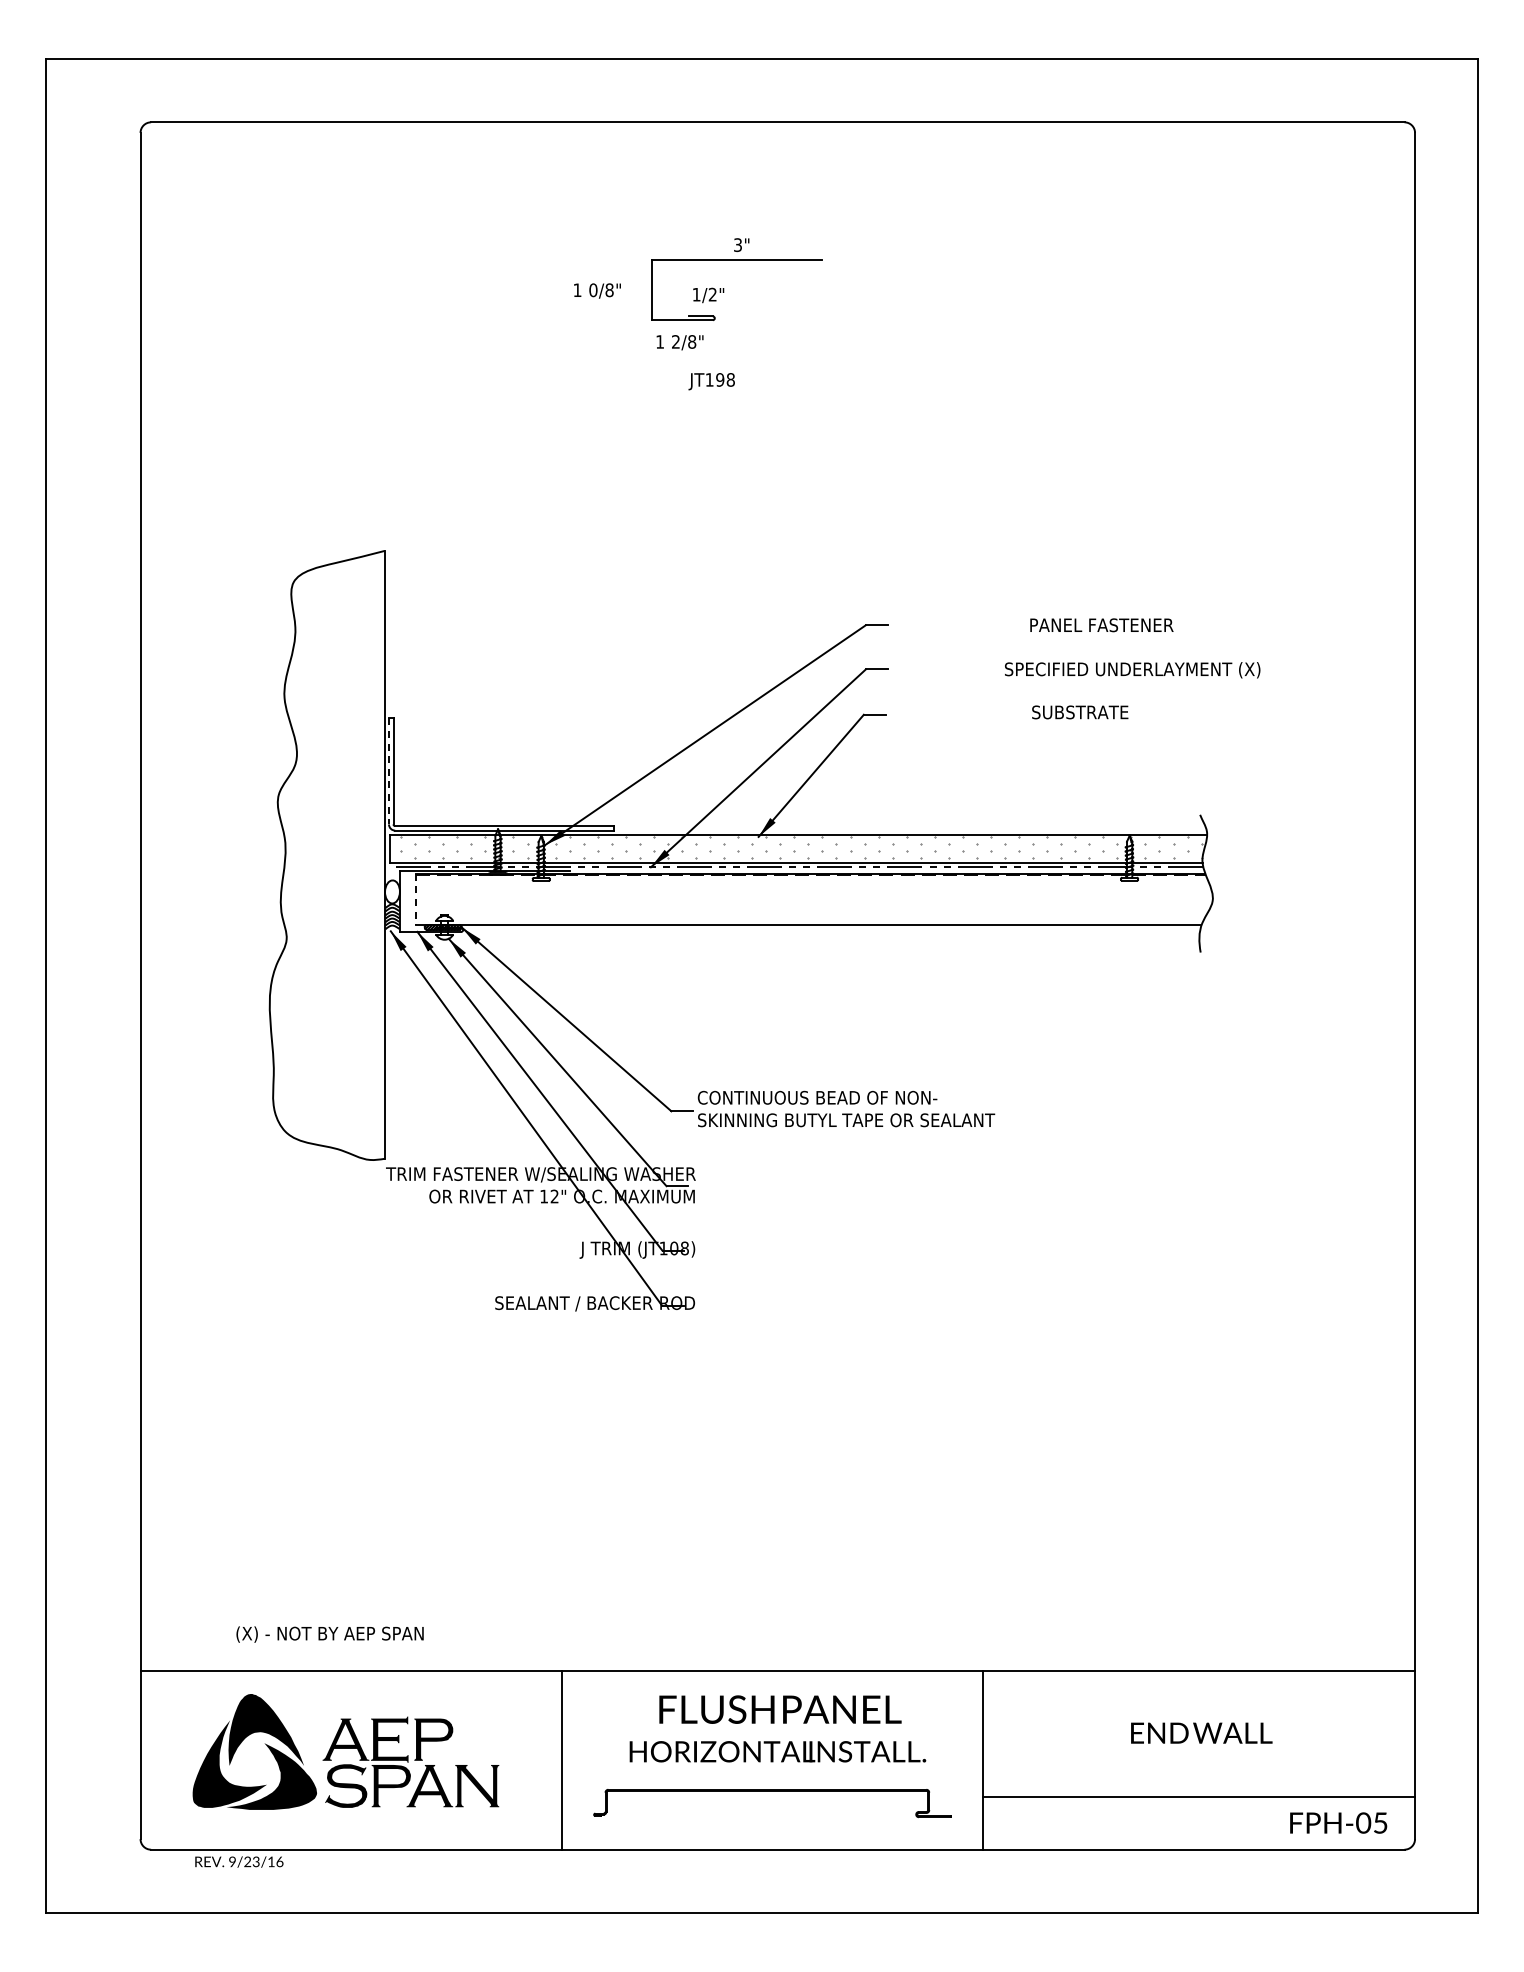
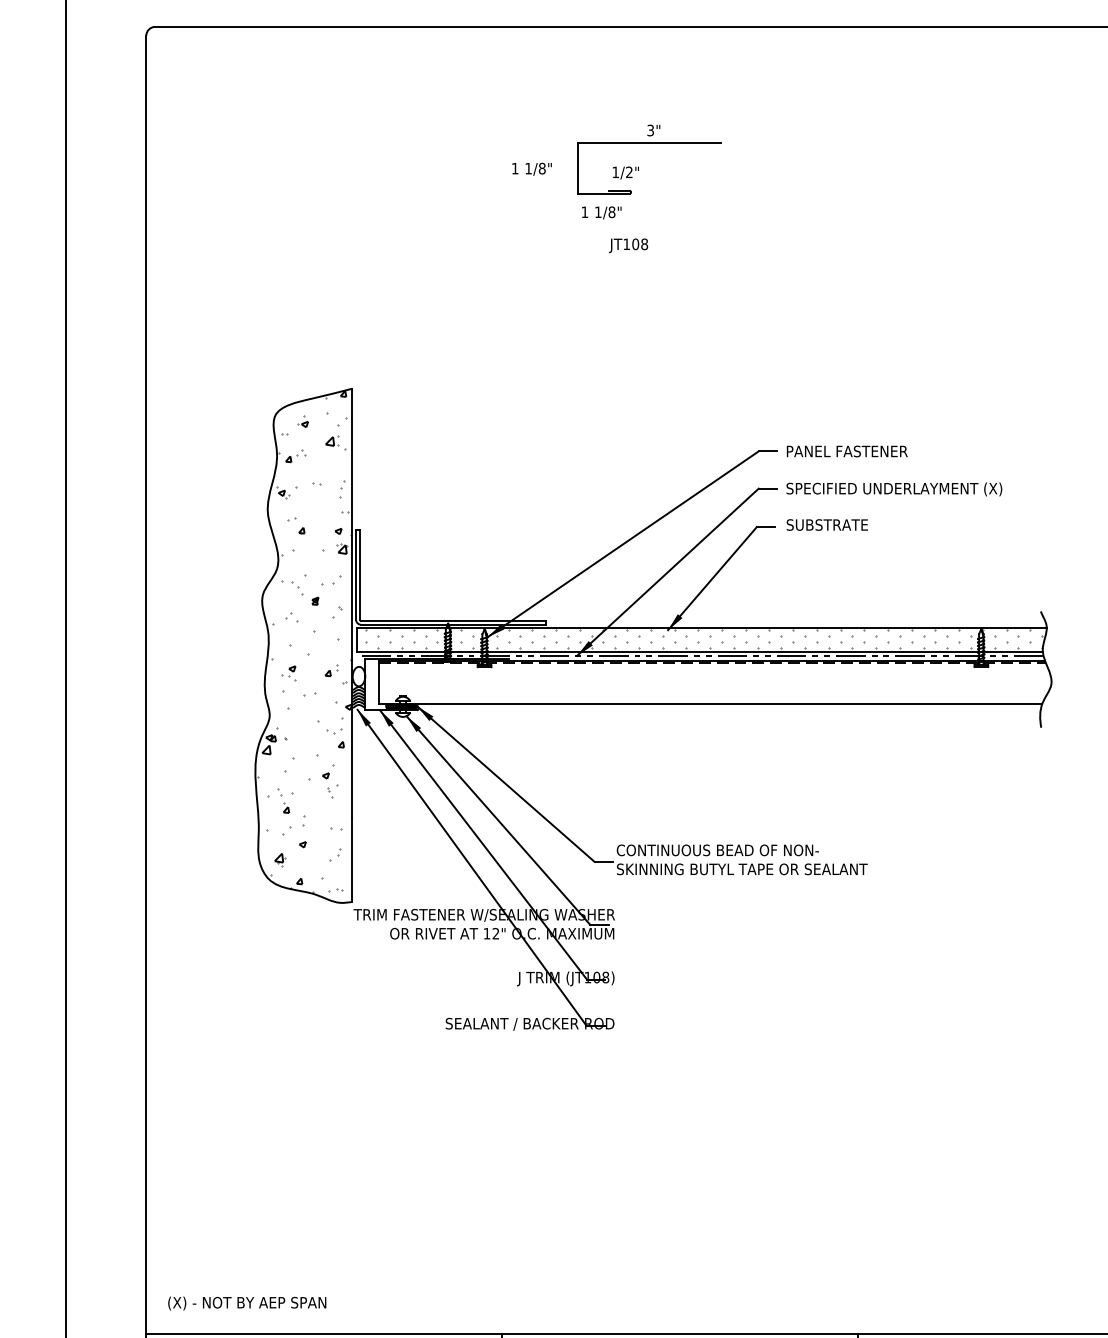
text: (593, 290) -> (528, 168), 0/8" -> 1/8"
text: (675, 341) -> (597, 211), 2/8" -> 1/8"
text: (720, 379) -> (635, 243), JT198 -> JT108
text: (1101, 625) -> (846, 451), moved
text: (1132, 670) -> (894, 489), moved
text: (1080, 712) -> (827, 525), moved
line: (389, 771) -> (356, 574), dashed -> solid
hatch: (328, 850) -> (304, 641), added
line: (416, 899) -> (379, 682), dashed -> solid
text: (329, 1634) -> (246, 1303), moved

